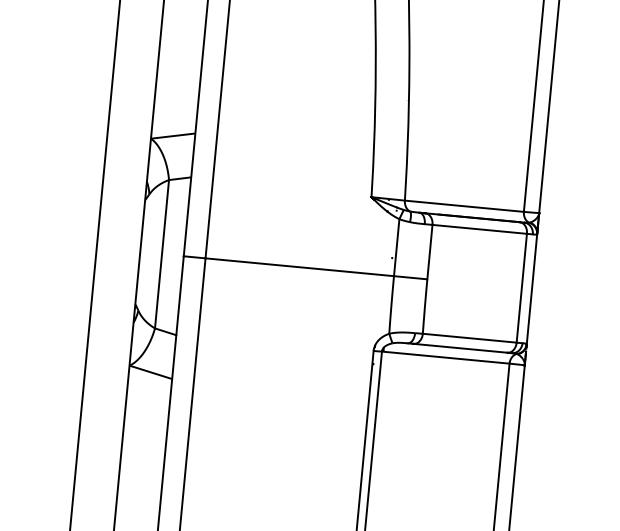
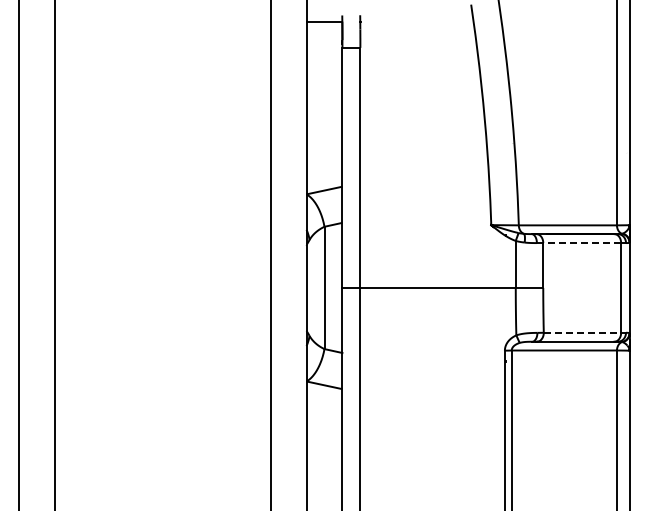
line: (480, 229) -> (582, 243), solid -> dashed
line: (469, 337) -> (582, 332), solid -> dashed

